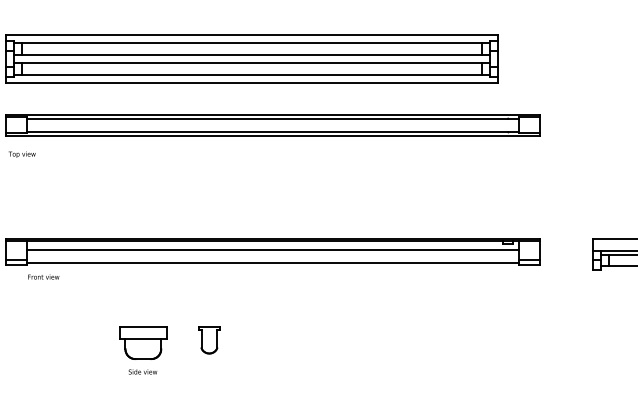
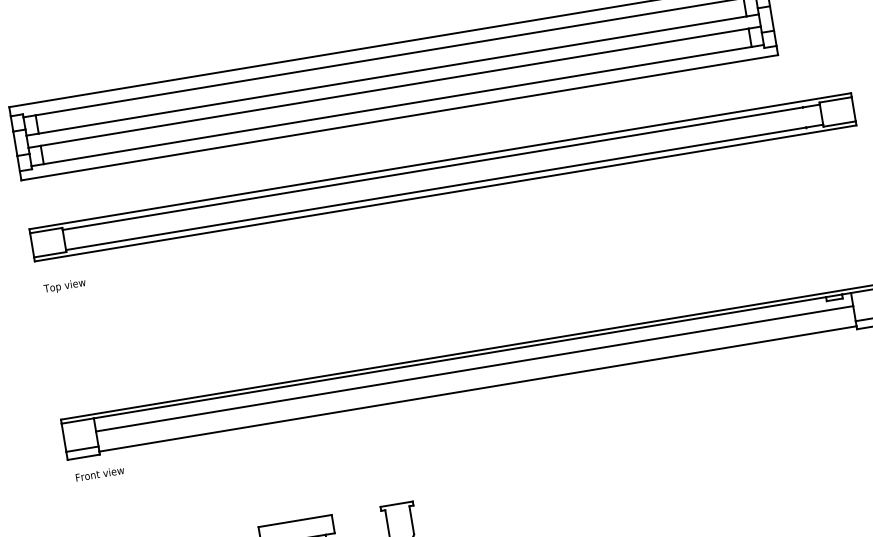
text: (43, 276) -> (99, 473), moved

